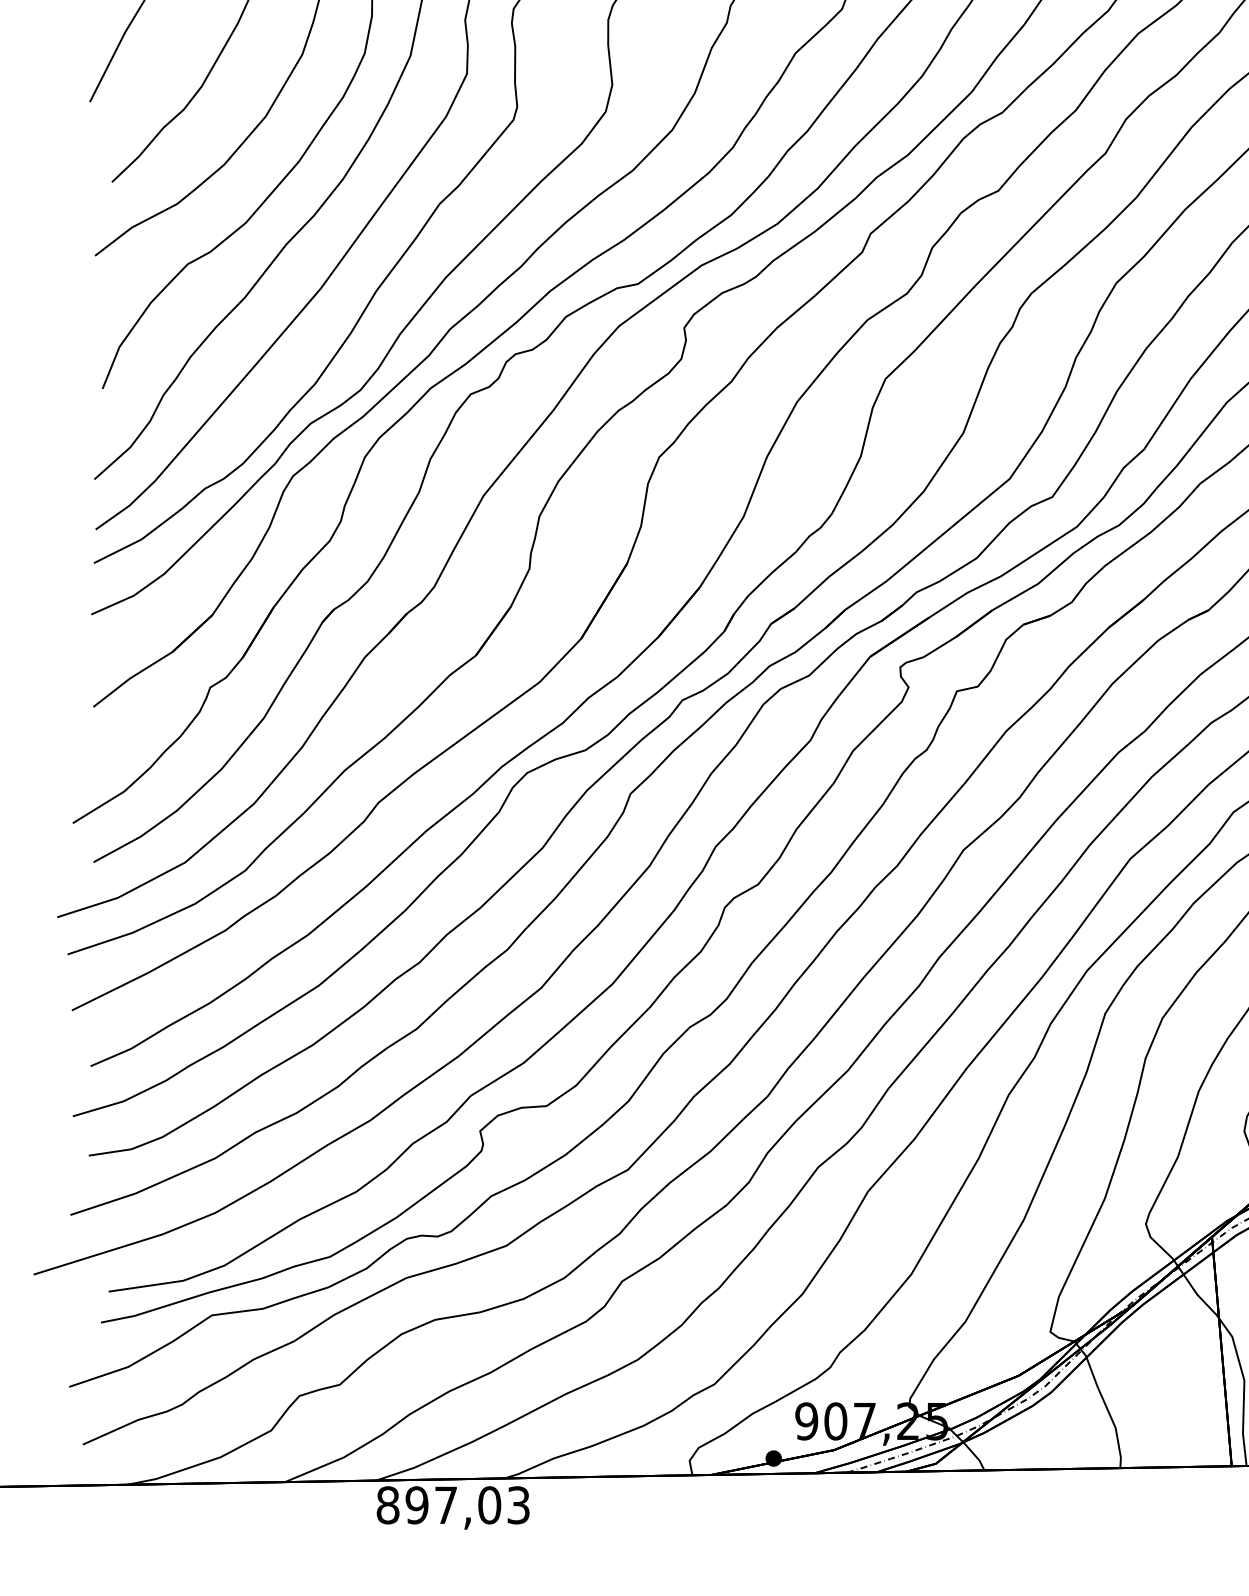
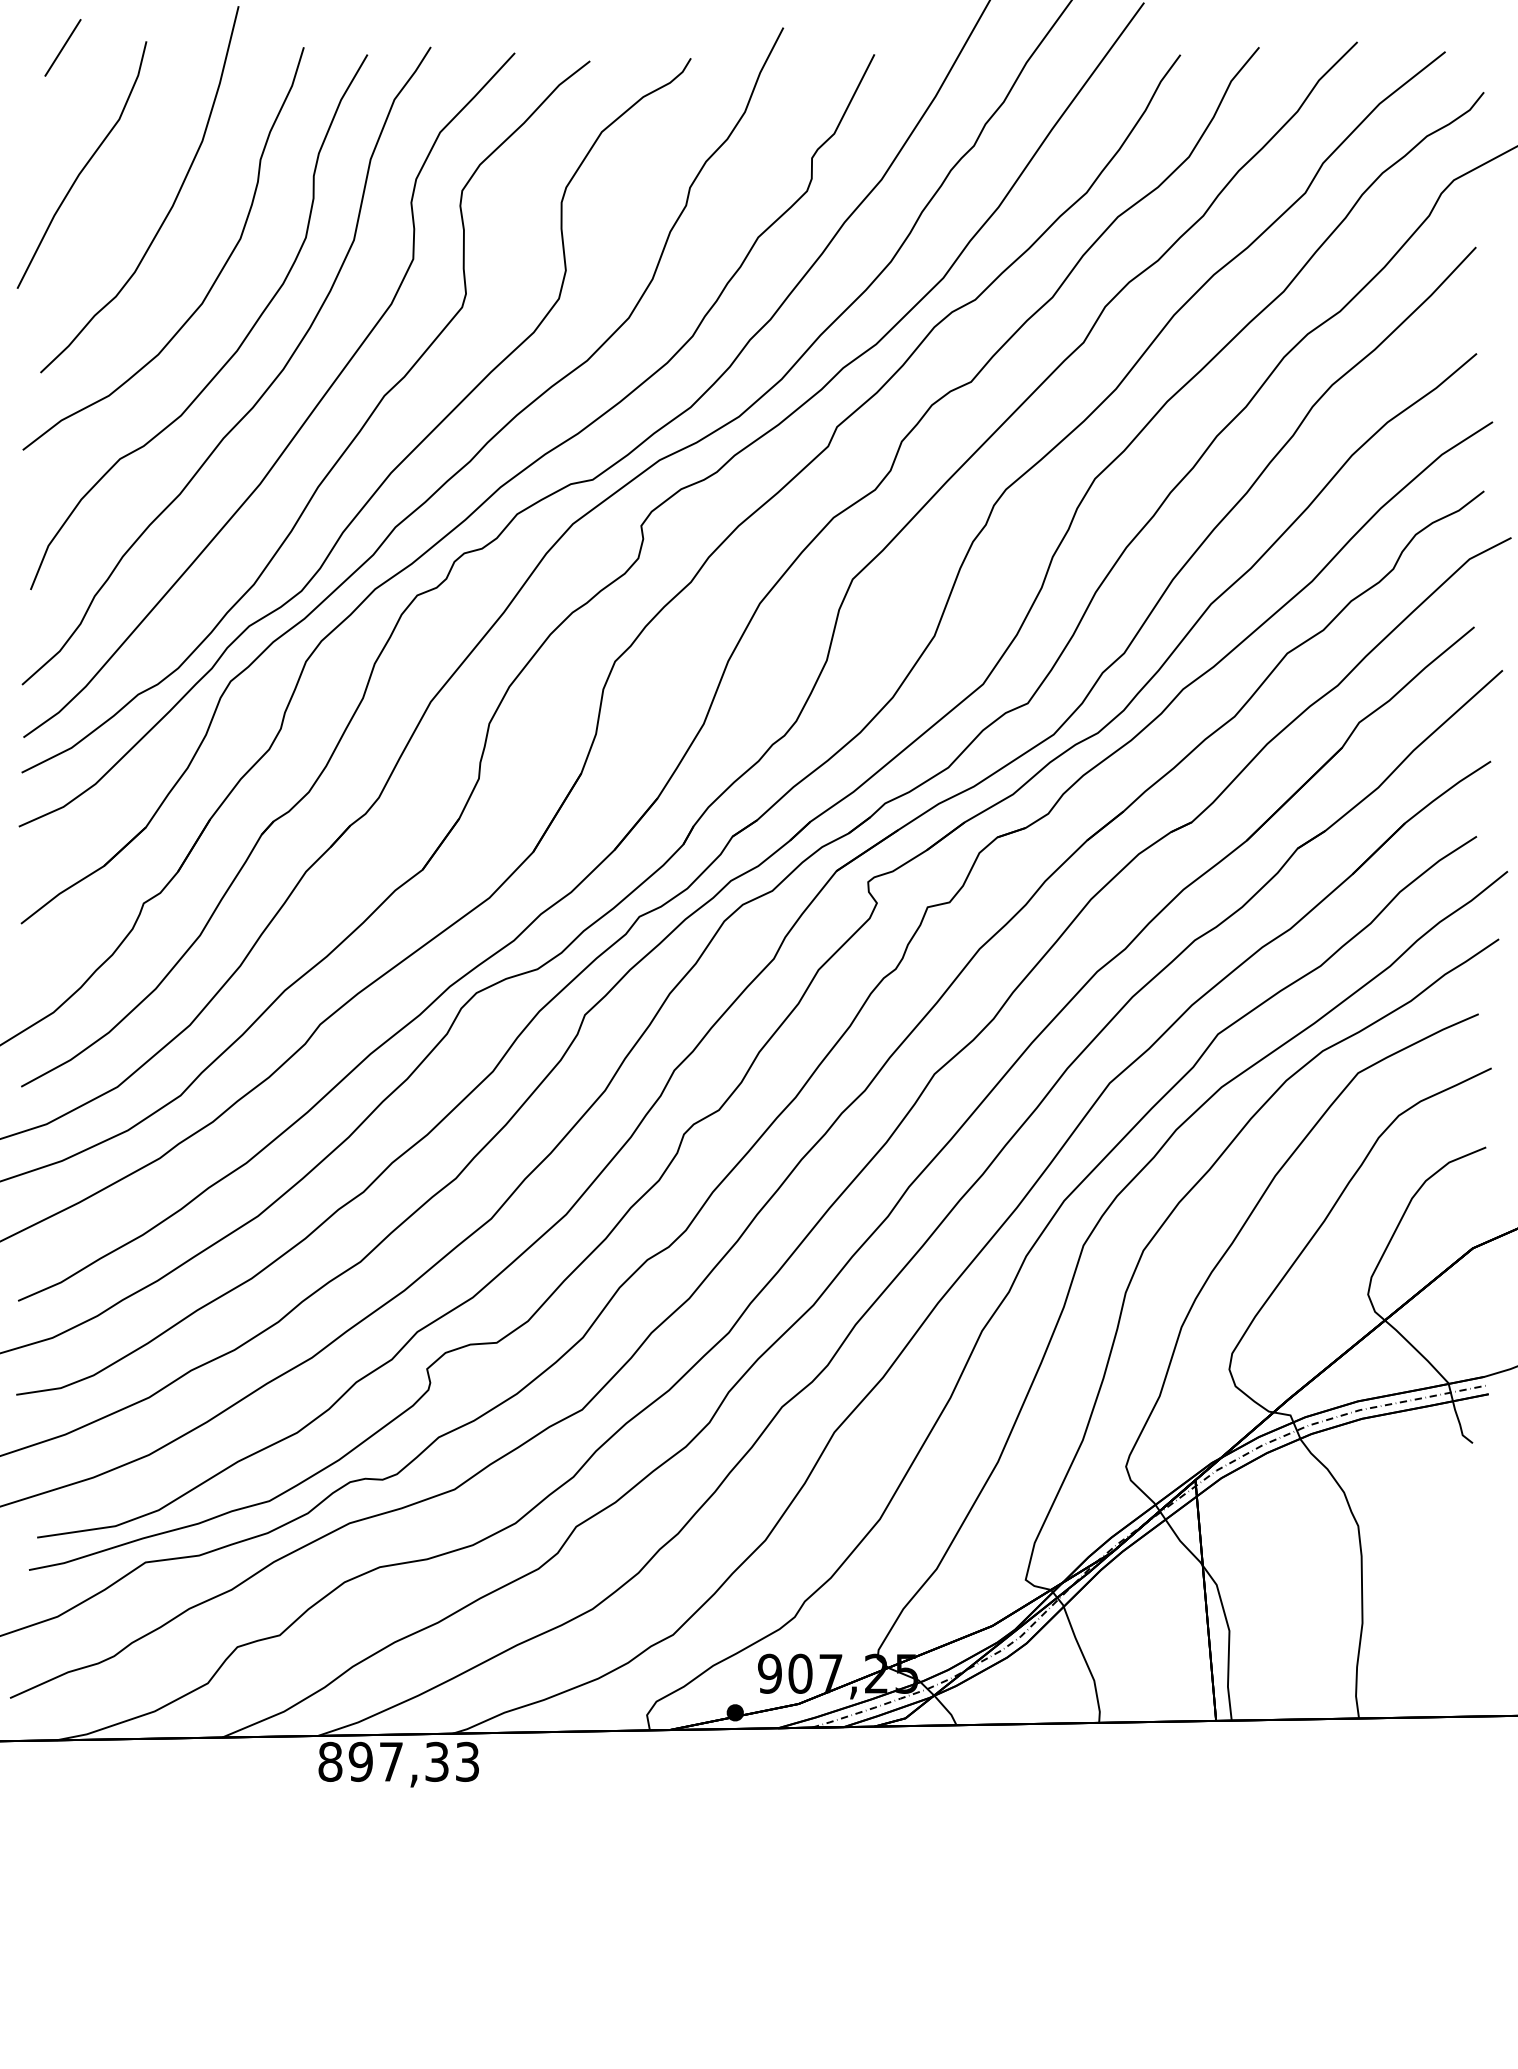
text: (490, 1504) -> (437, 1761), 897,03 -> 897,33

